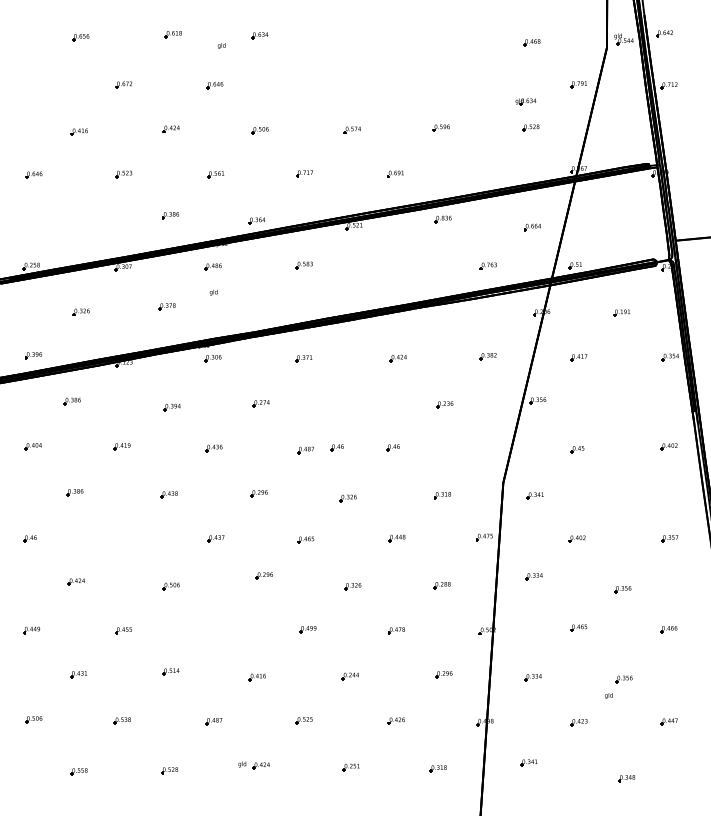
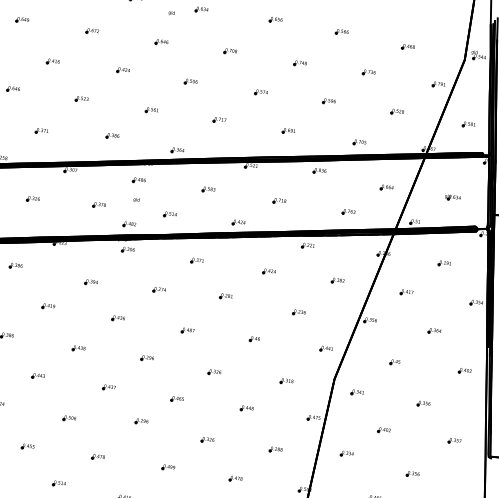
part: (356, 33) -> (275, 19), added
part: (443, 36) -> (341, 32), added
part: (486, 82) -> (368, 72), added
part: (304, 83) -> (230, 51), added
part: (31, 84) -> (22, 20), added
part: (396, 84) -> (300, 63), added
part: (525, 101) -> (452, 197), moved
part: (624, 129) -> (468, 124), added
part: (488, 174) -> (359, 142), added
part: (78, 223) -> (41, 131), added
part: (397, 265) -> (279, 201), added
part: (349, 301) -> (238, 222), added
part: (259, 304) -> (169, 214), added
part: (442, 317) -> (307, 245), added
part: (209, 325) -> (129, 224), added
part: (347, 398) -> (225, 296), added
part: (621, 401) -> (434, 331), added
part: (486, 445) -> (326, 348), added
part: (336, 447) -> (211, 332), removed
part: (622, 497) -> (423, 404), added
part: (122, 537) -> (38, 375), added
part: (215, 629) -> (98, 456), added

